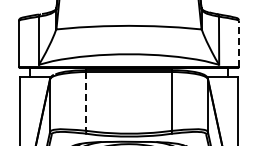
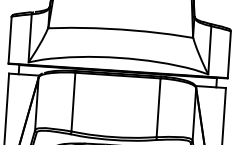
line: (238, 43) -> (229, 54), dashed -> solid
line: (86, 101) -> (73, 102), dashed -> solid

